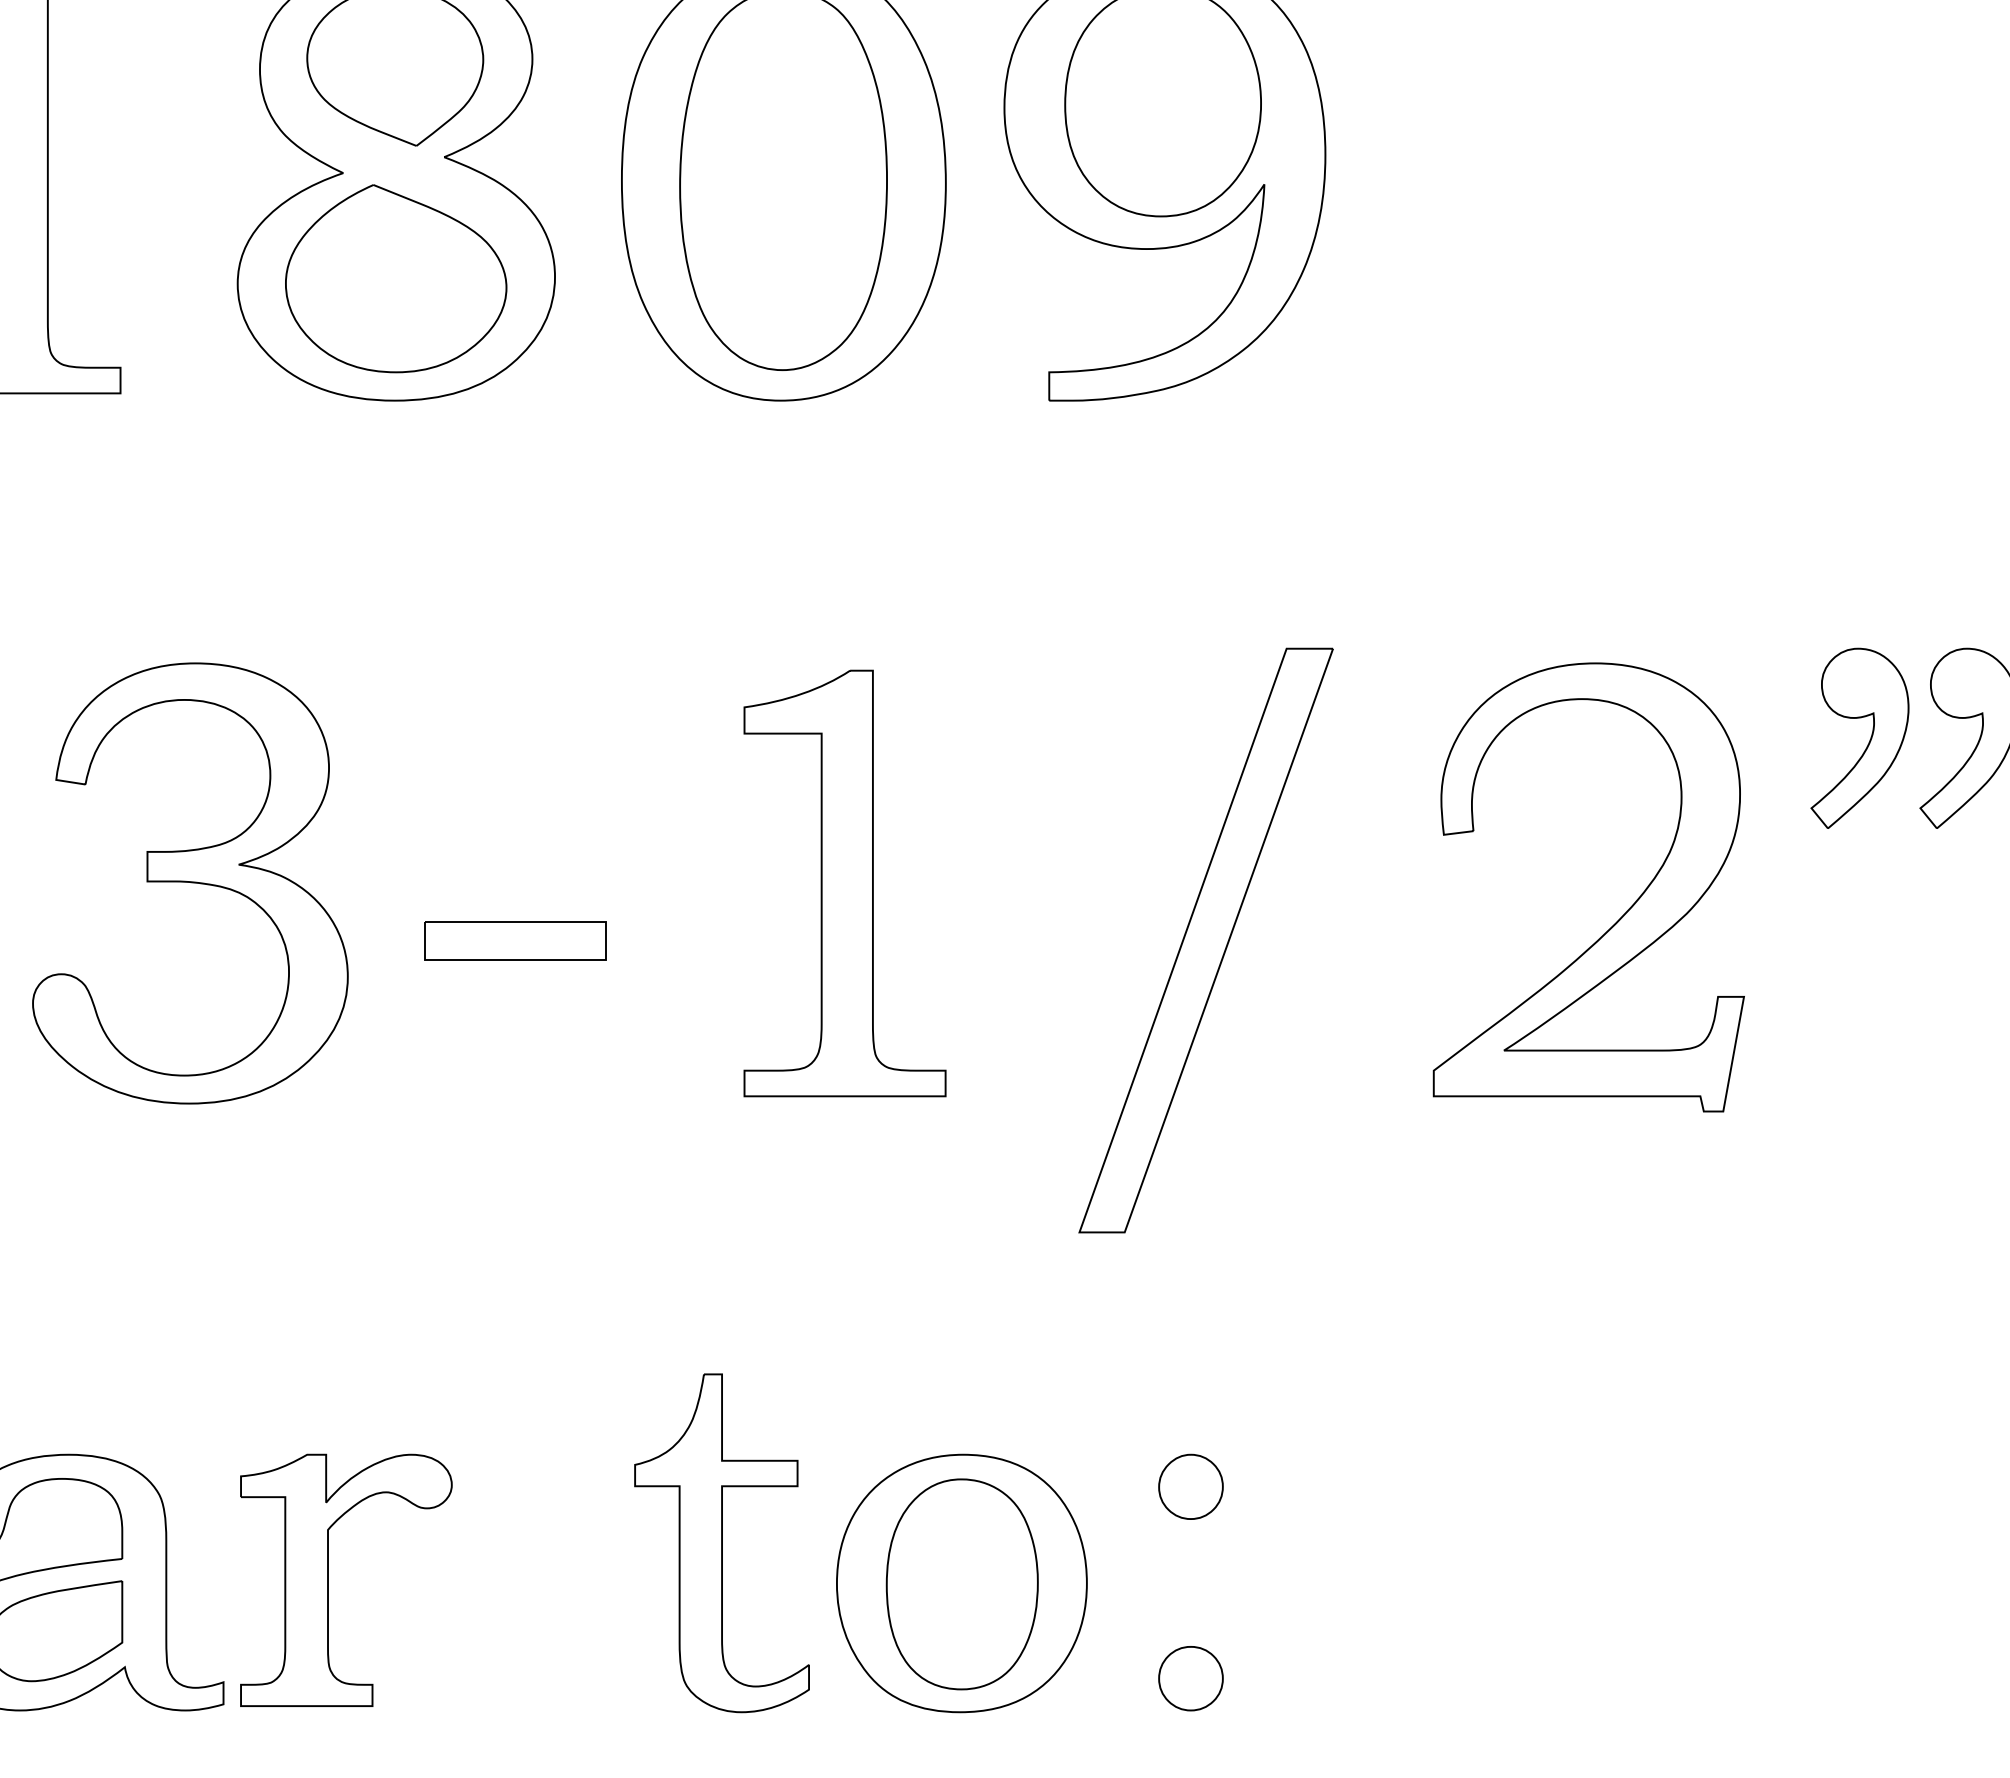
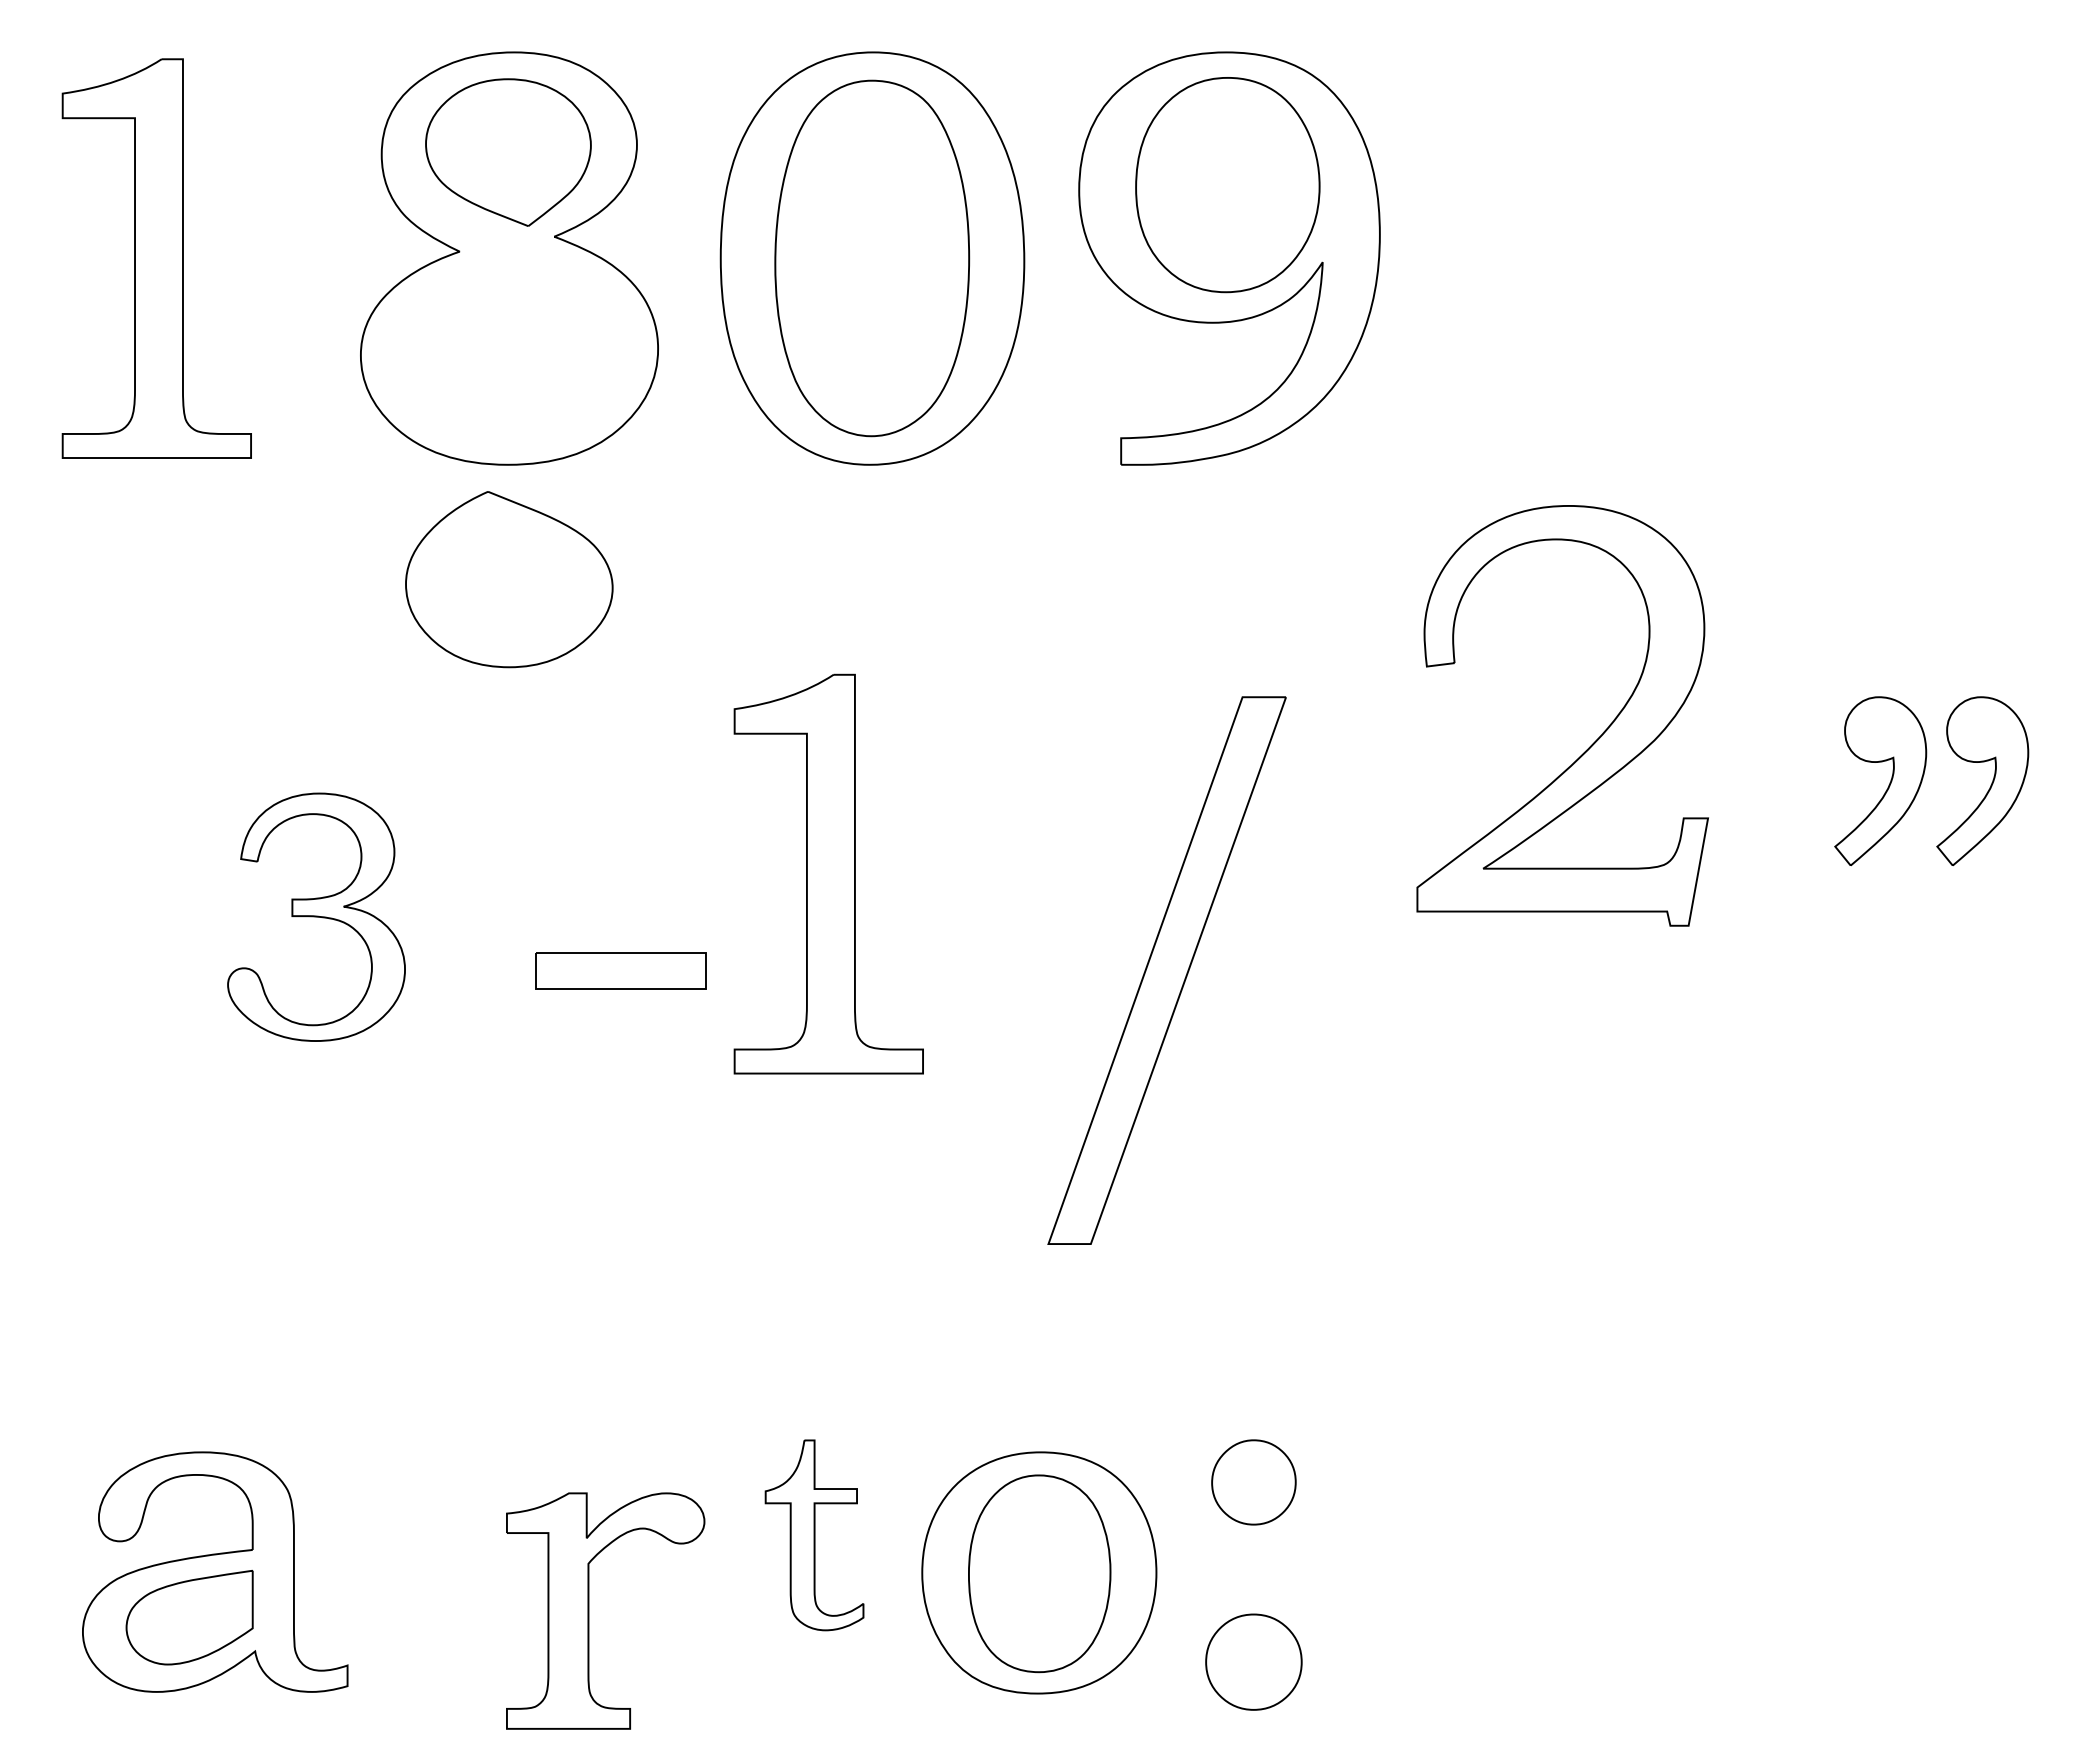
part: (396, 278) -> (509, 579), moved
part: (844, 882) -> (828, 873), moved
part: (190, 883) -> (316, 917), size x0.6
part: (1619, 918) -> (1591, 744), moved
part: (1205, 940) -> (1166, 970), moved
part: (1190, 1486) -> (1253, 1482), size x1.4
part: (721, 1543) -> (814, 1535), size x0.6
part: (329, 1579) -> (589, 1610), moved
part: (1190, 1678) -> (1253, 1661), size x1.6

